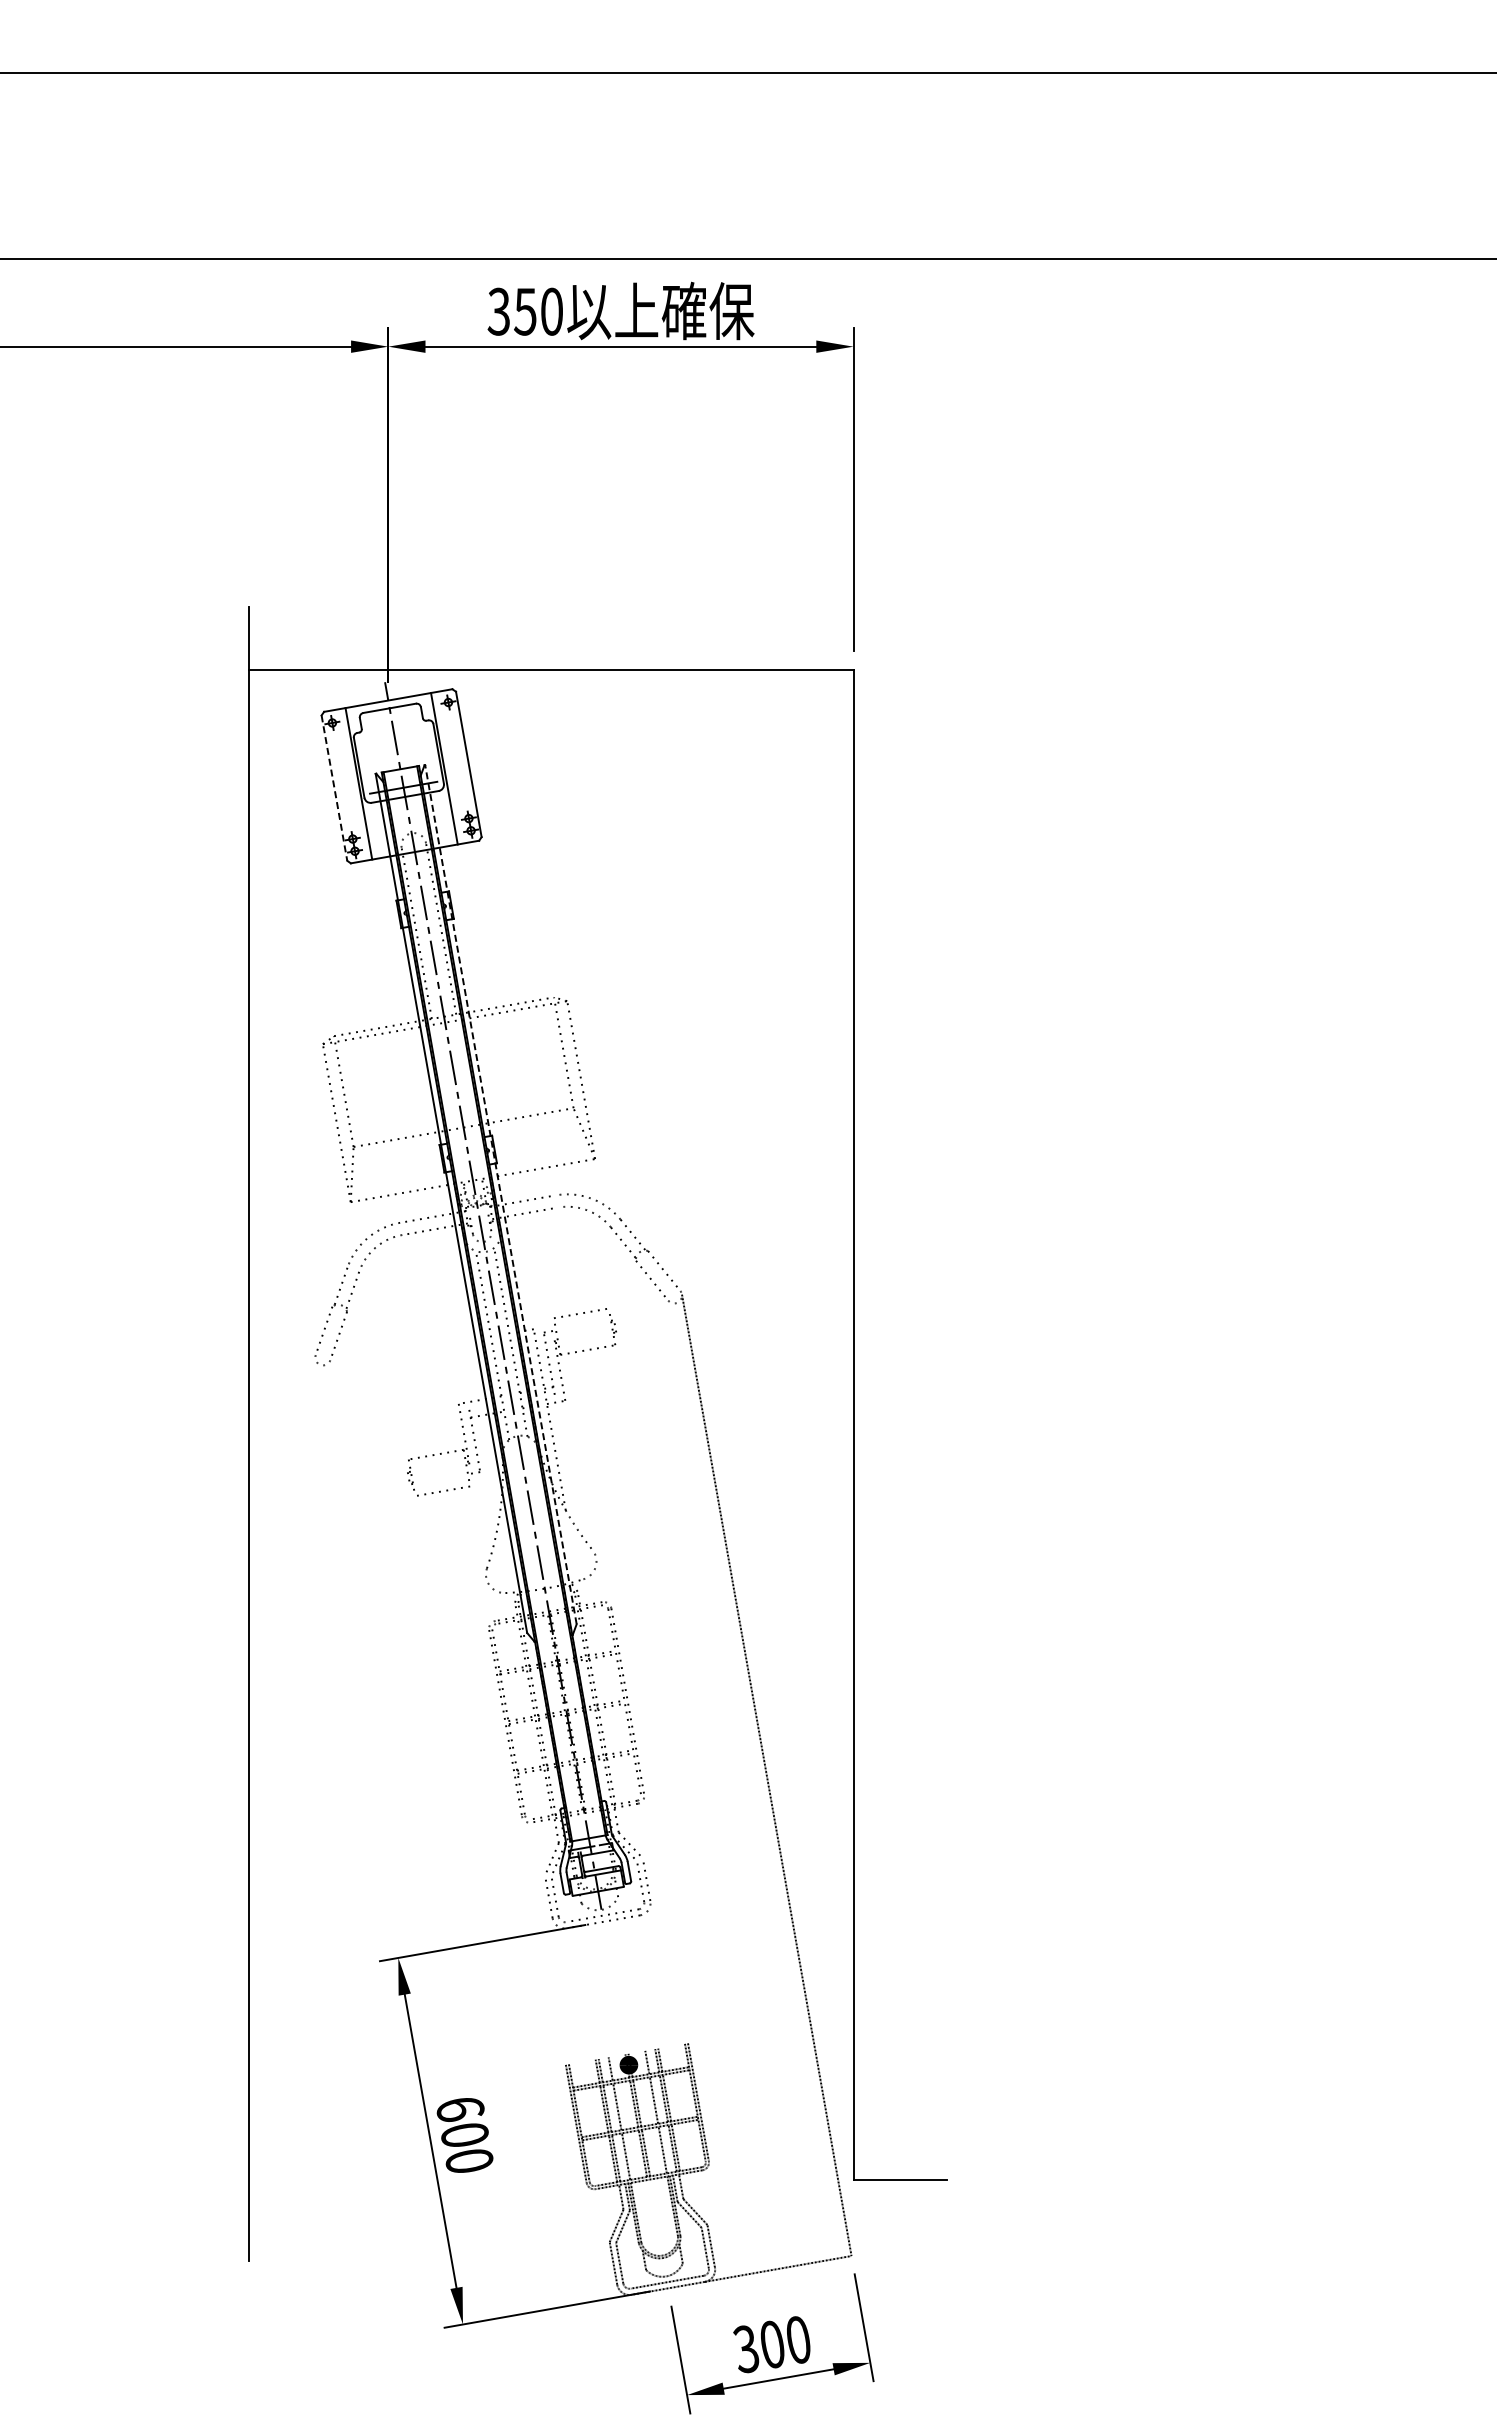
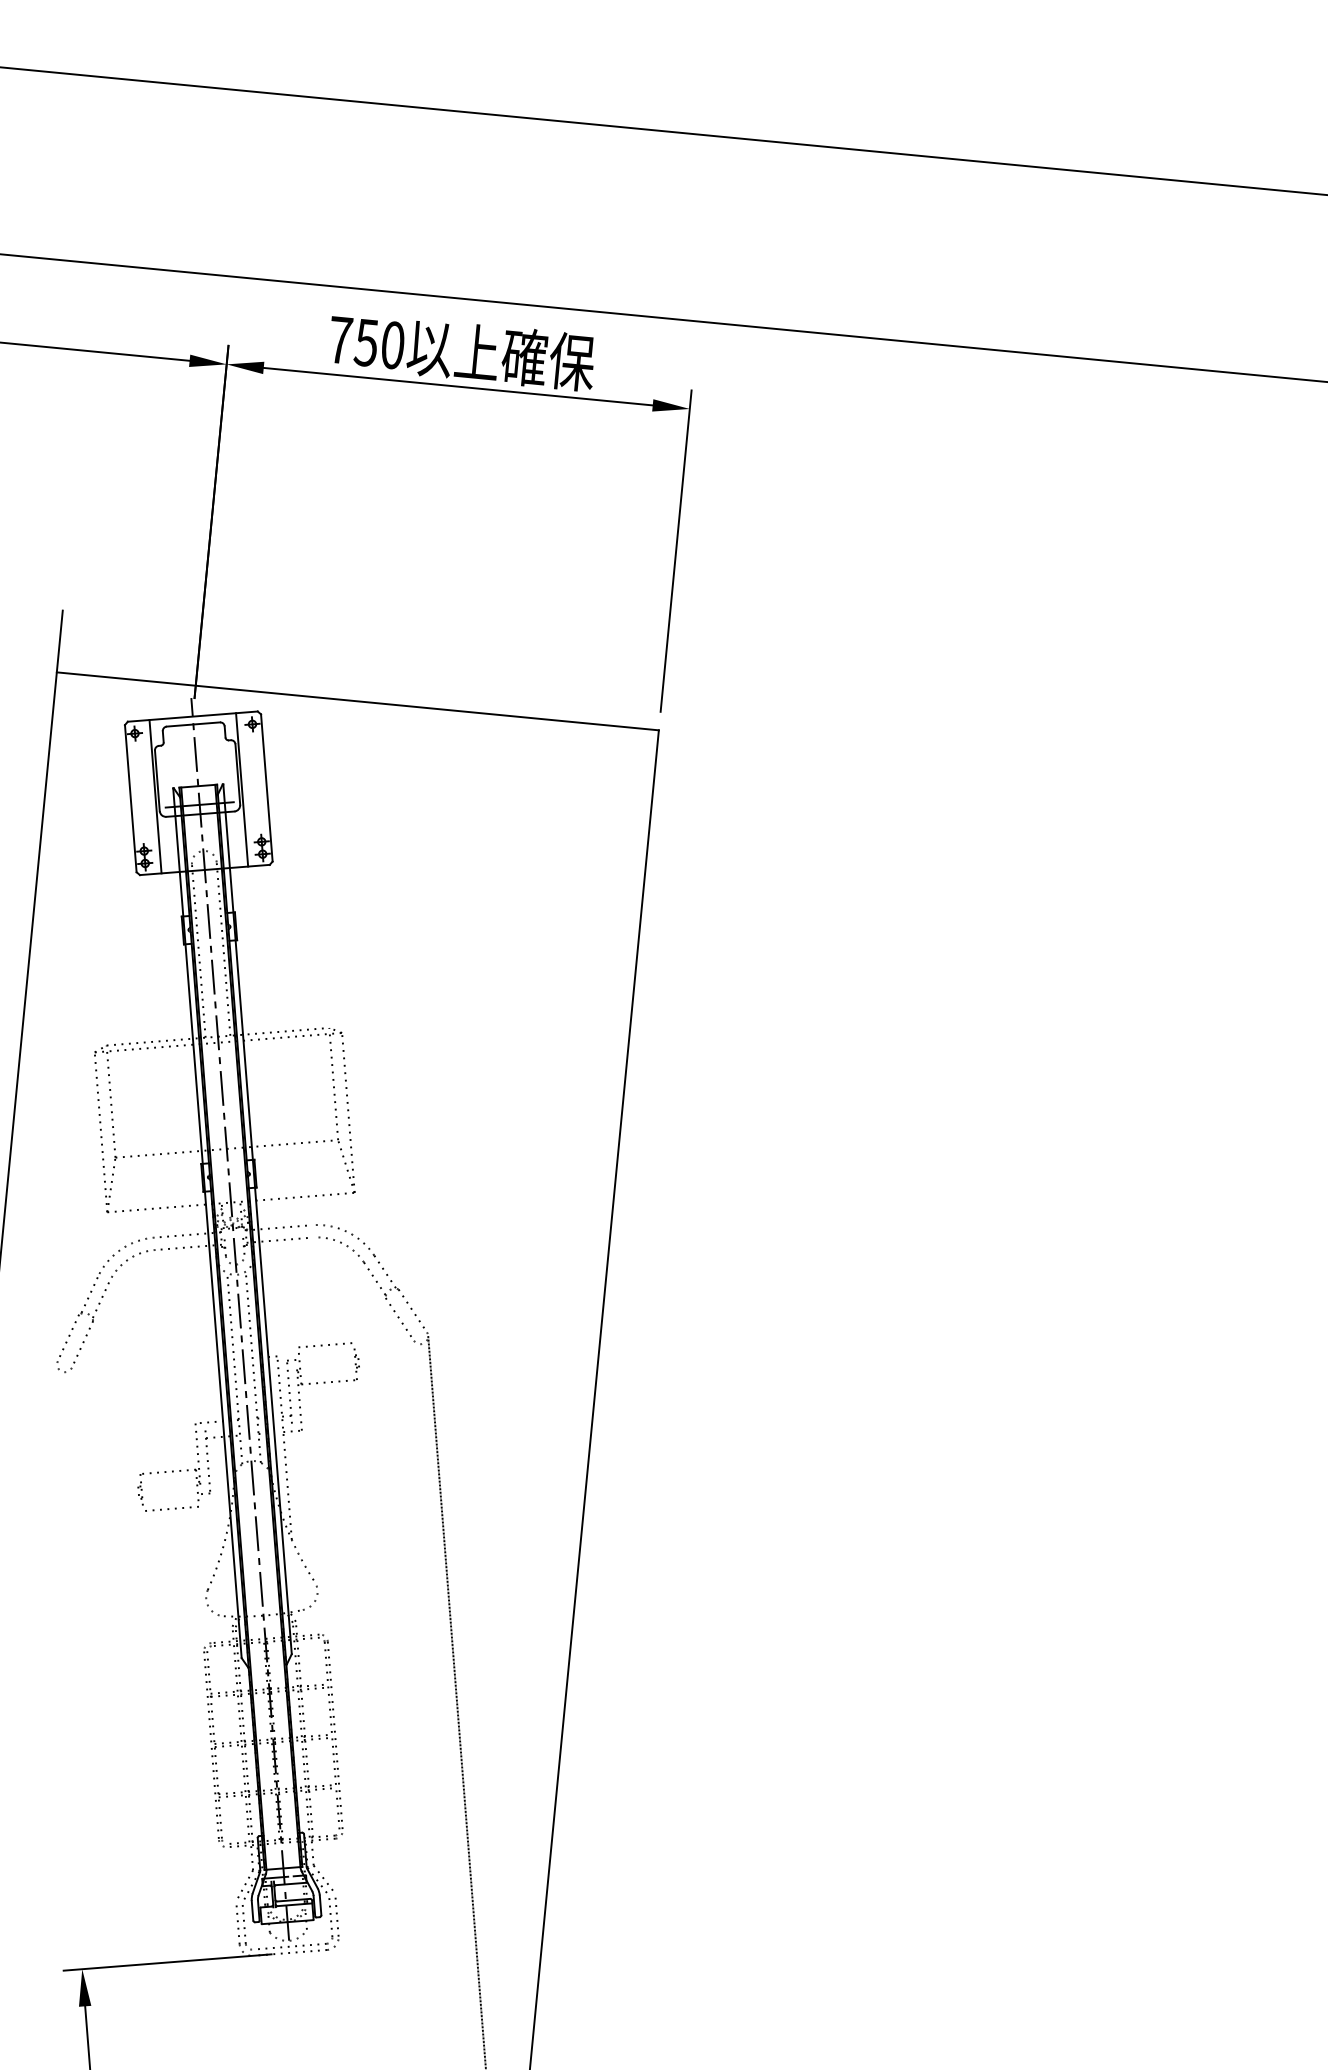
text: (498, 311) -> (339, 339), 350 -> 750
line: (334, 788) -> (130, 799), dashed -> solid
line: (500, 1194) -> (257, 1219), dashed -> solid

